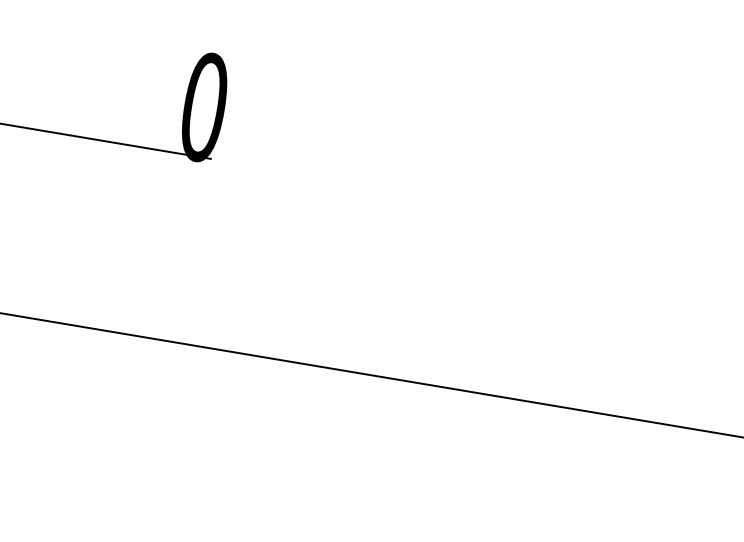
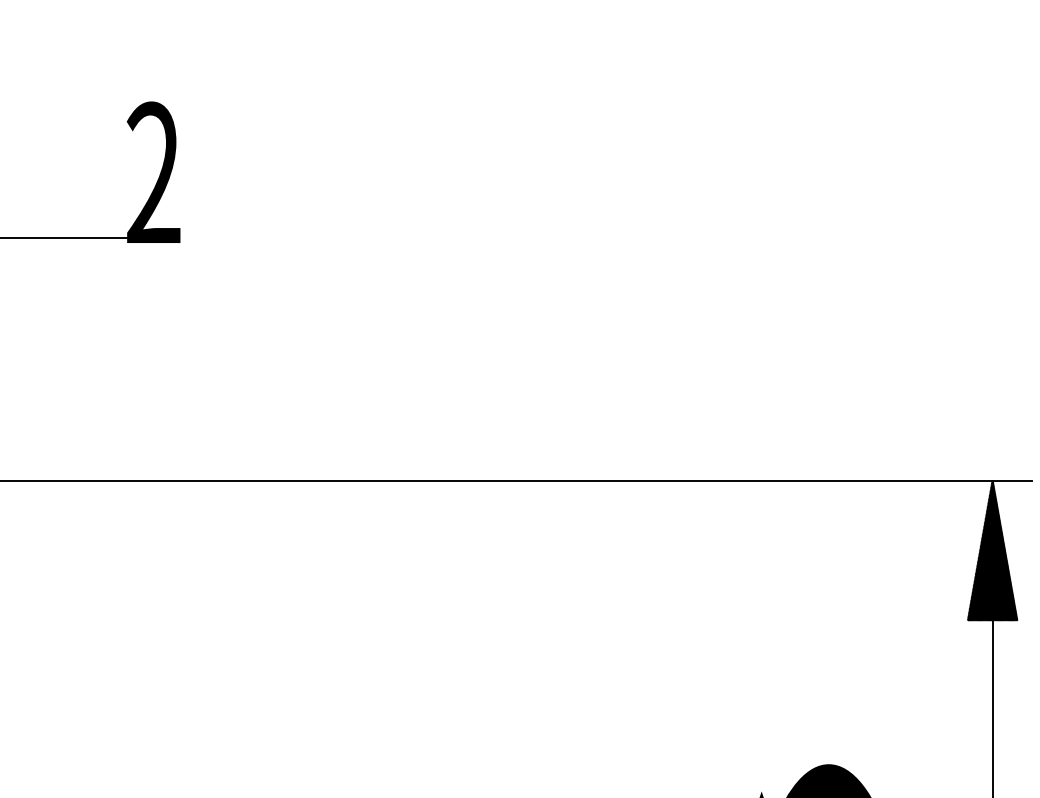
text: (204, 107) -> (153, 173), 0 -> 2

